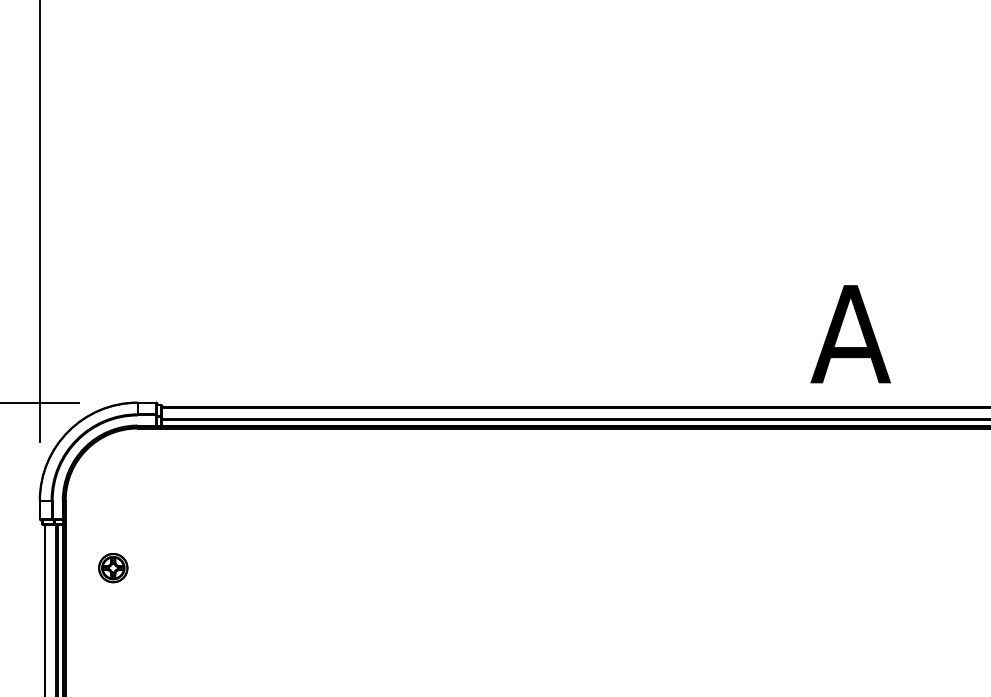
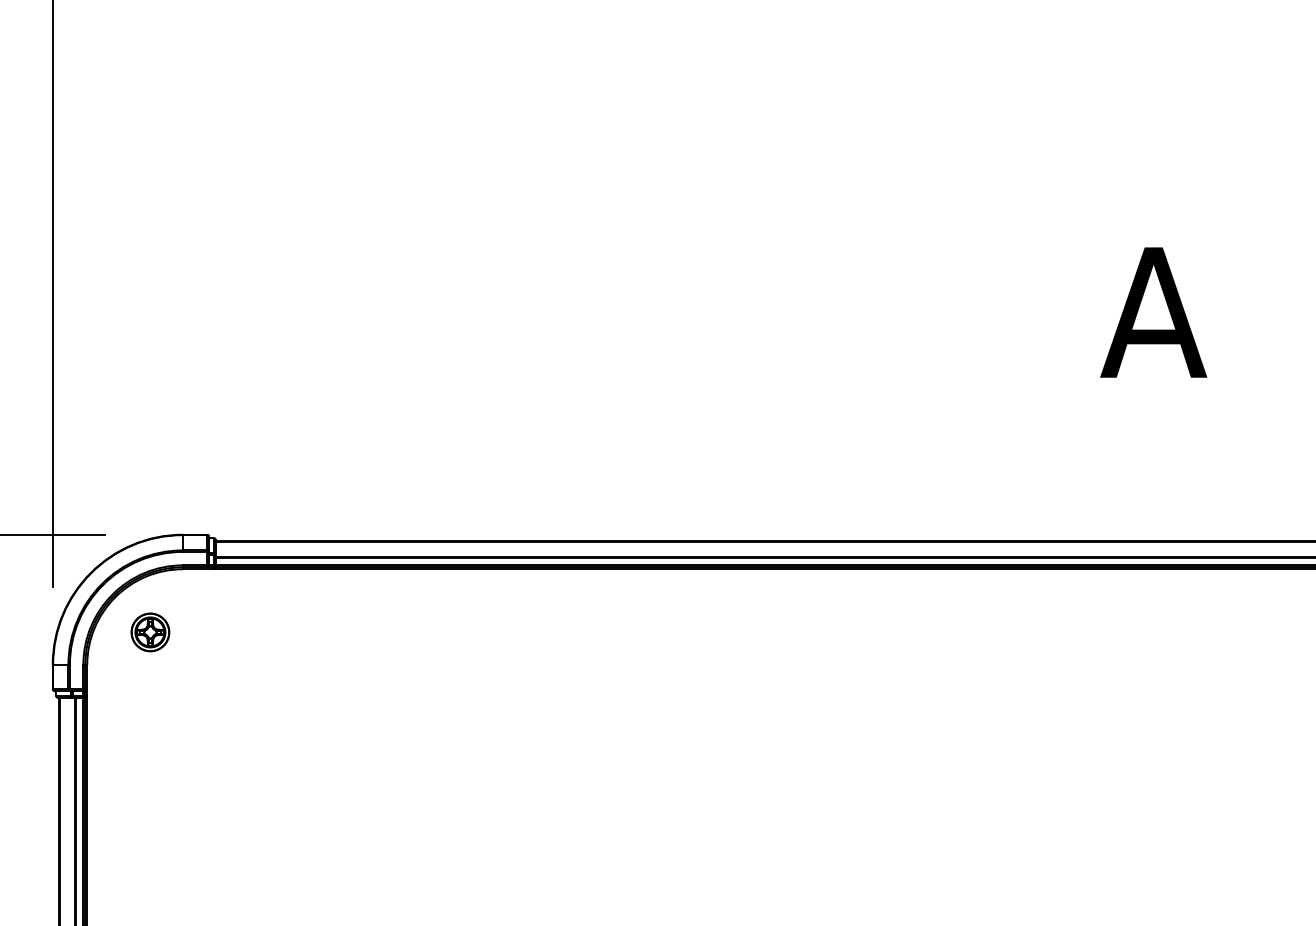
text: (850, 334) -> (1153, 312), moved
part: (113, 568) -> (150, 632), moved

